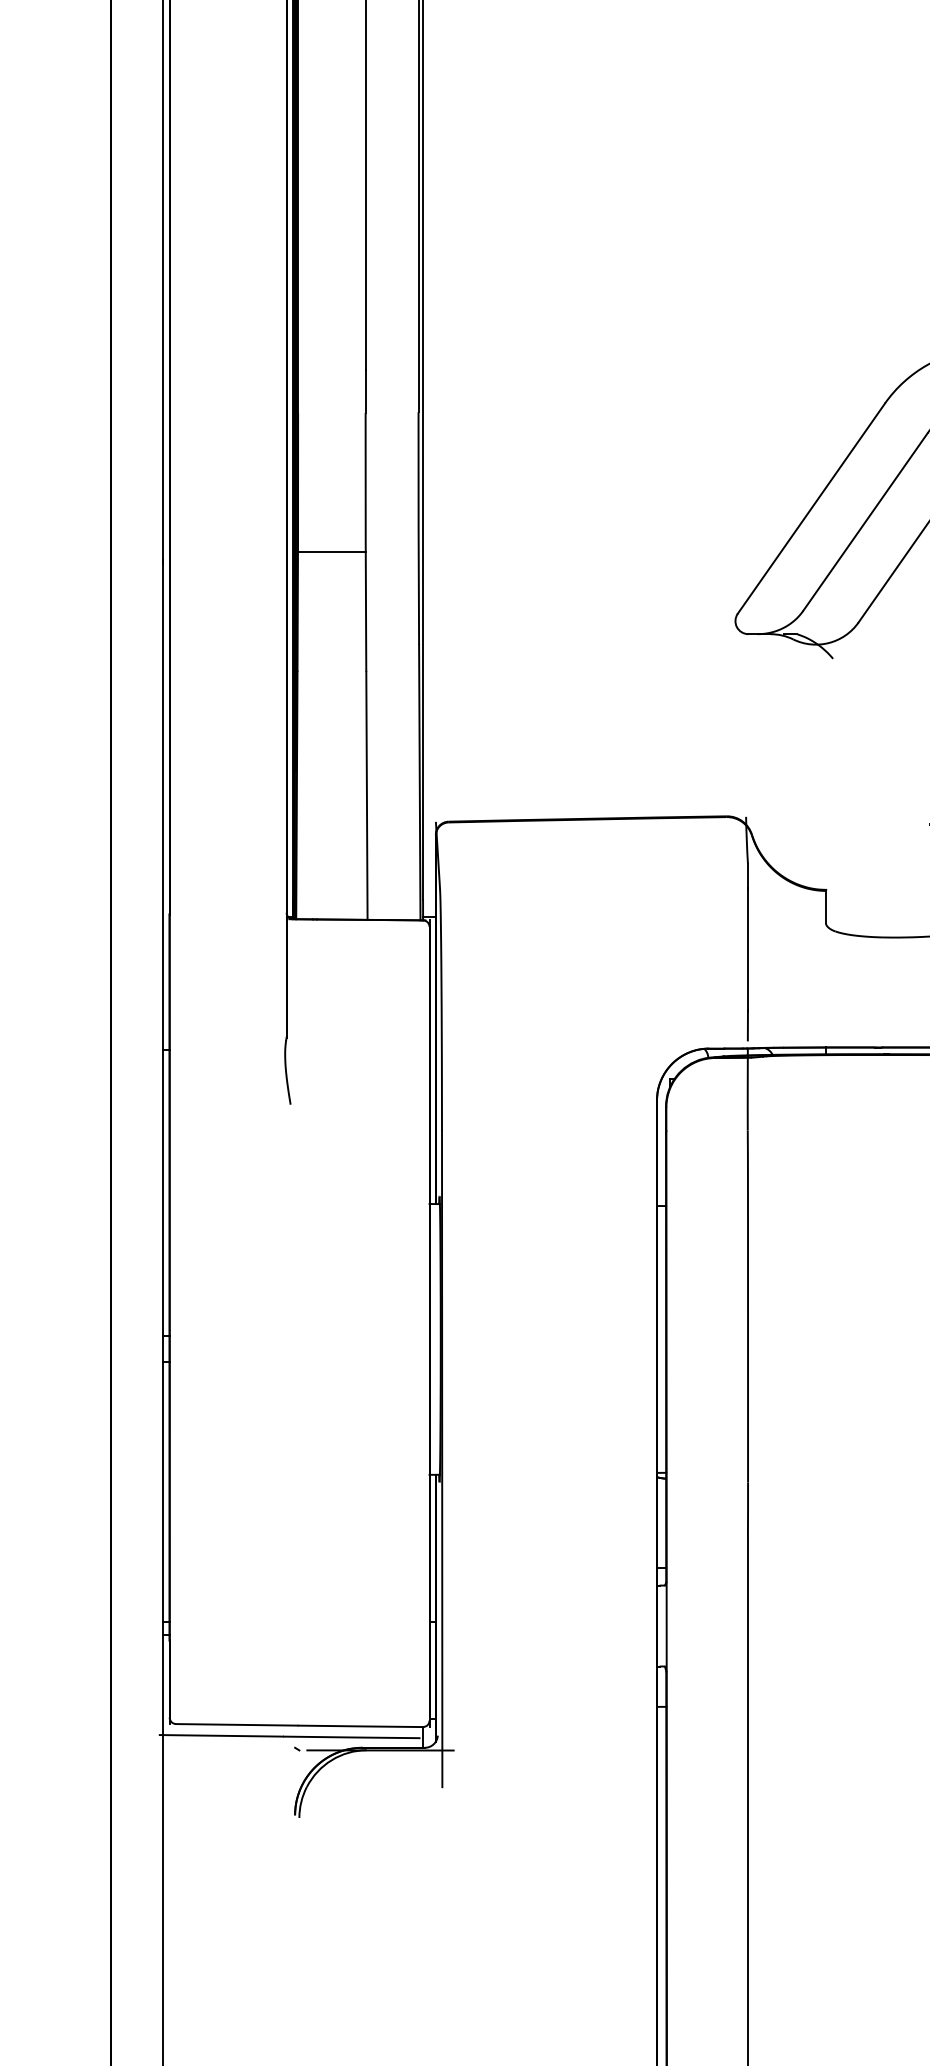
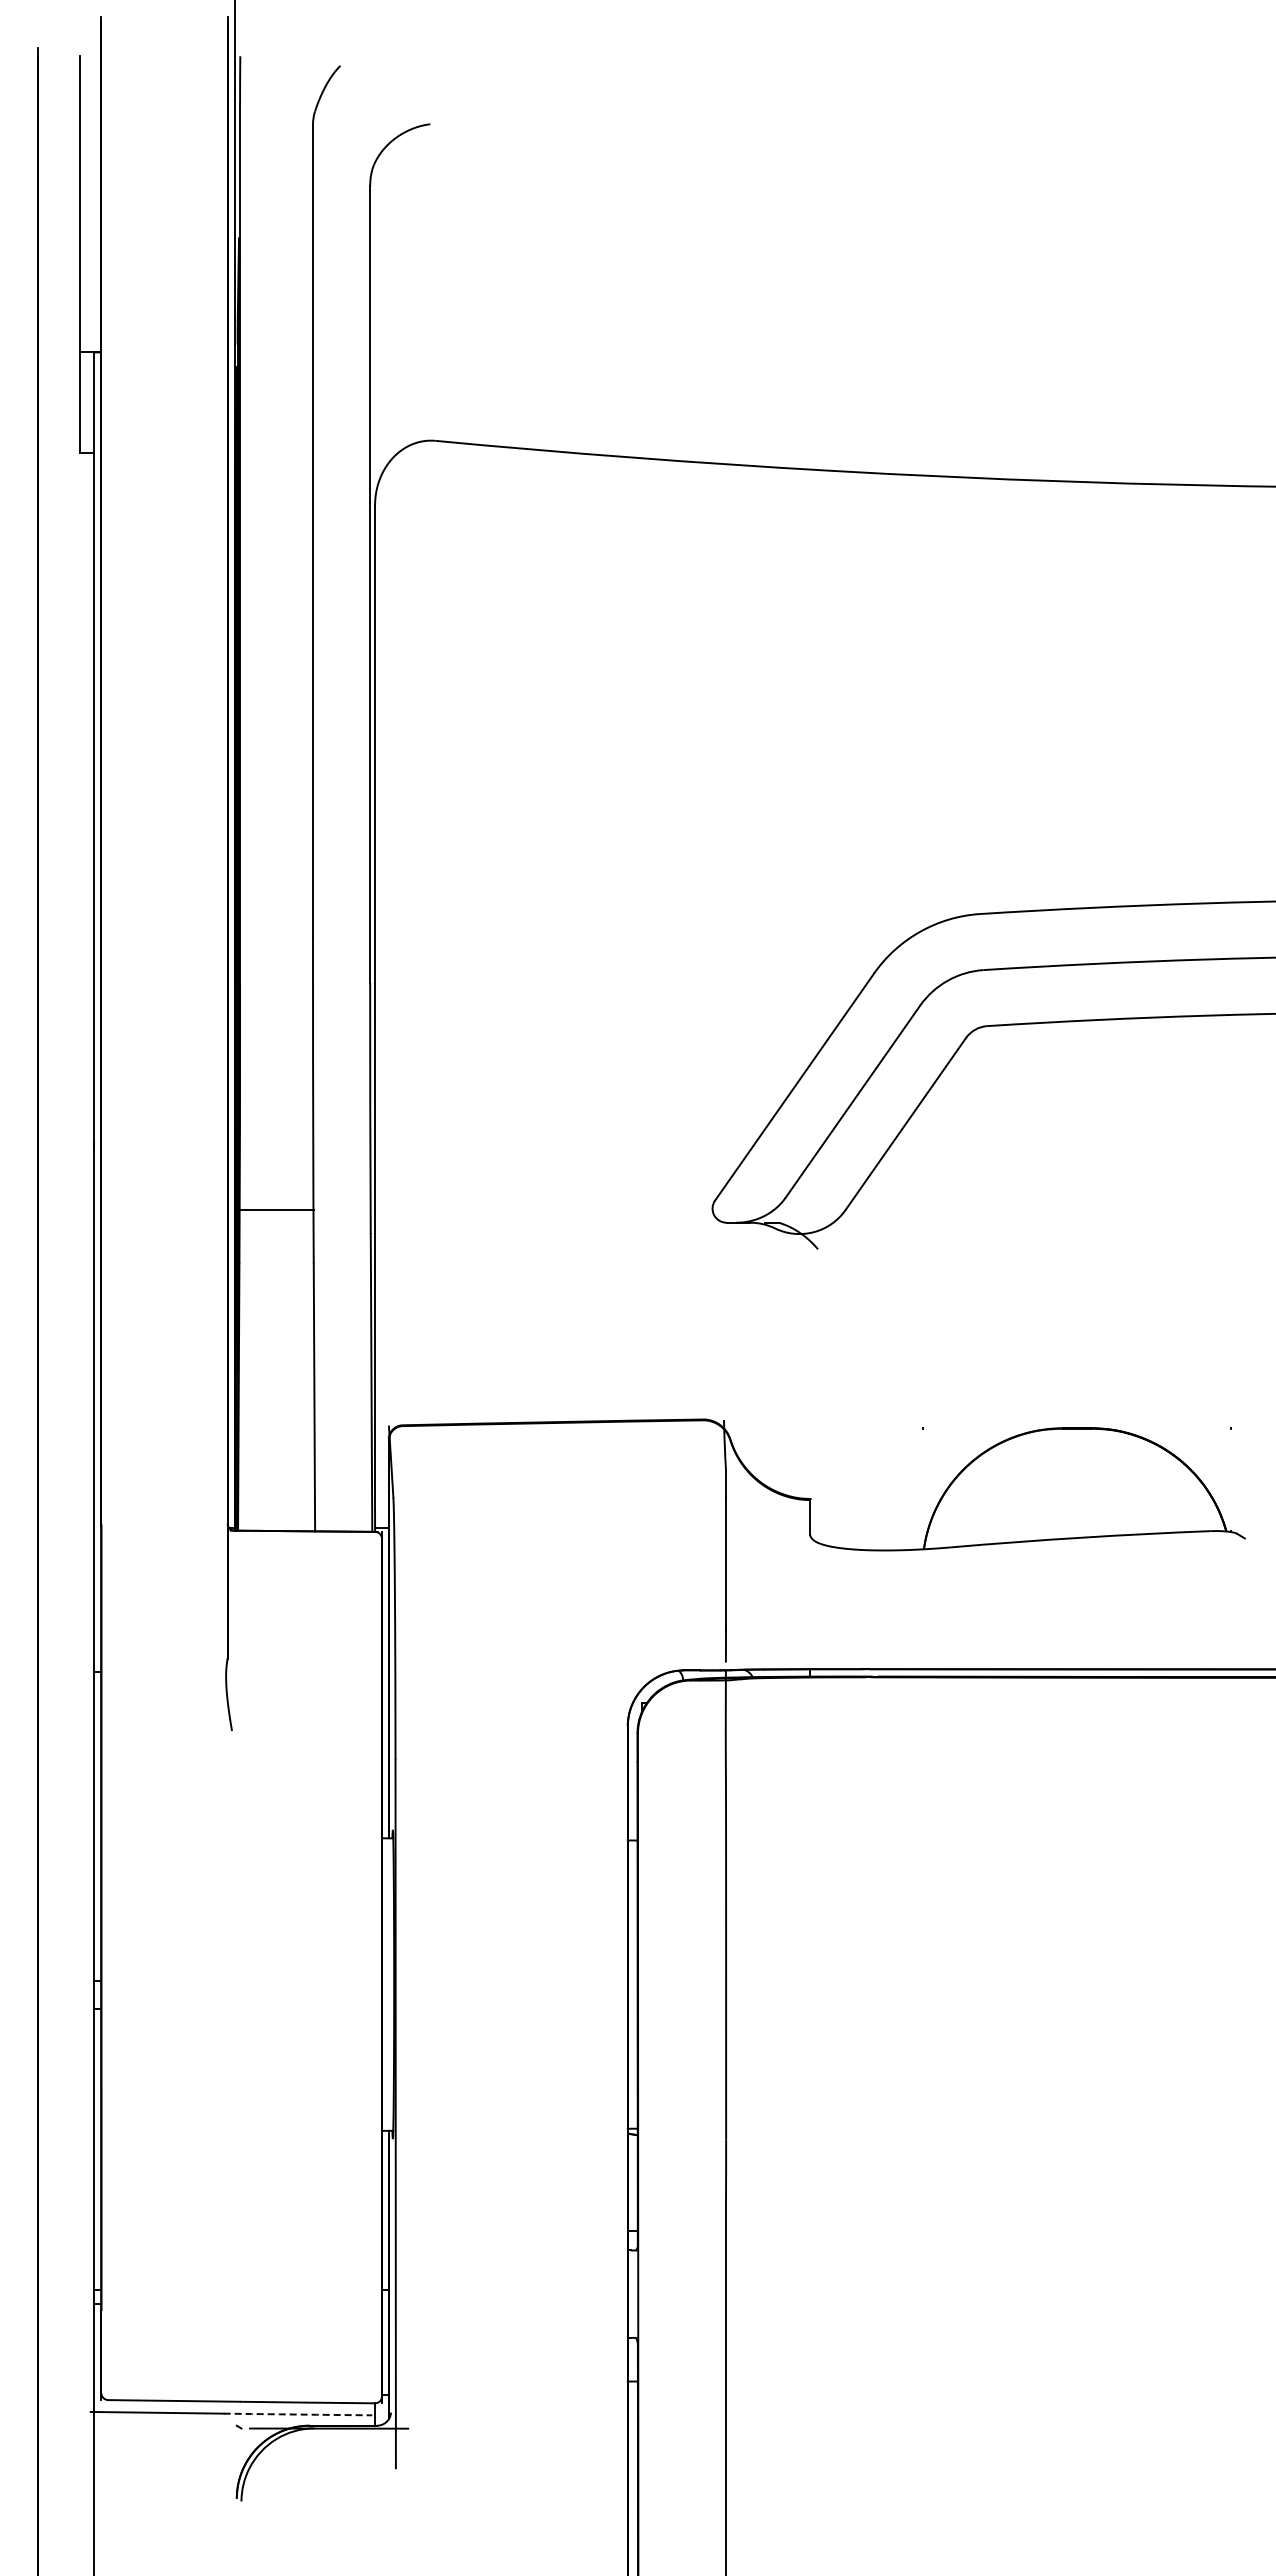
line: (331, 552) -> (276, 1210), moved
arc: (351, 1737) -> (297, 2414), solid -> dashed

